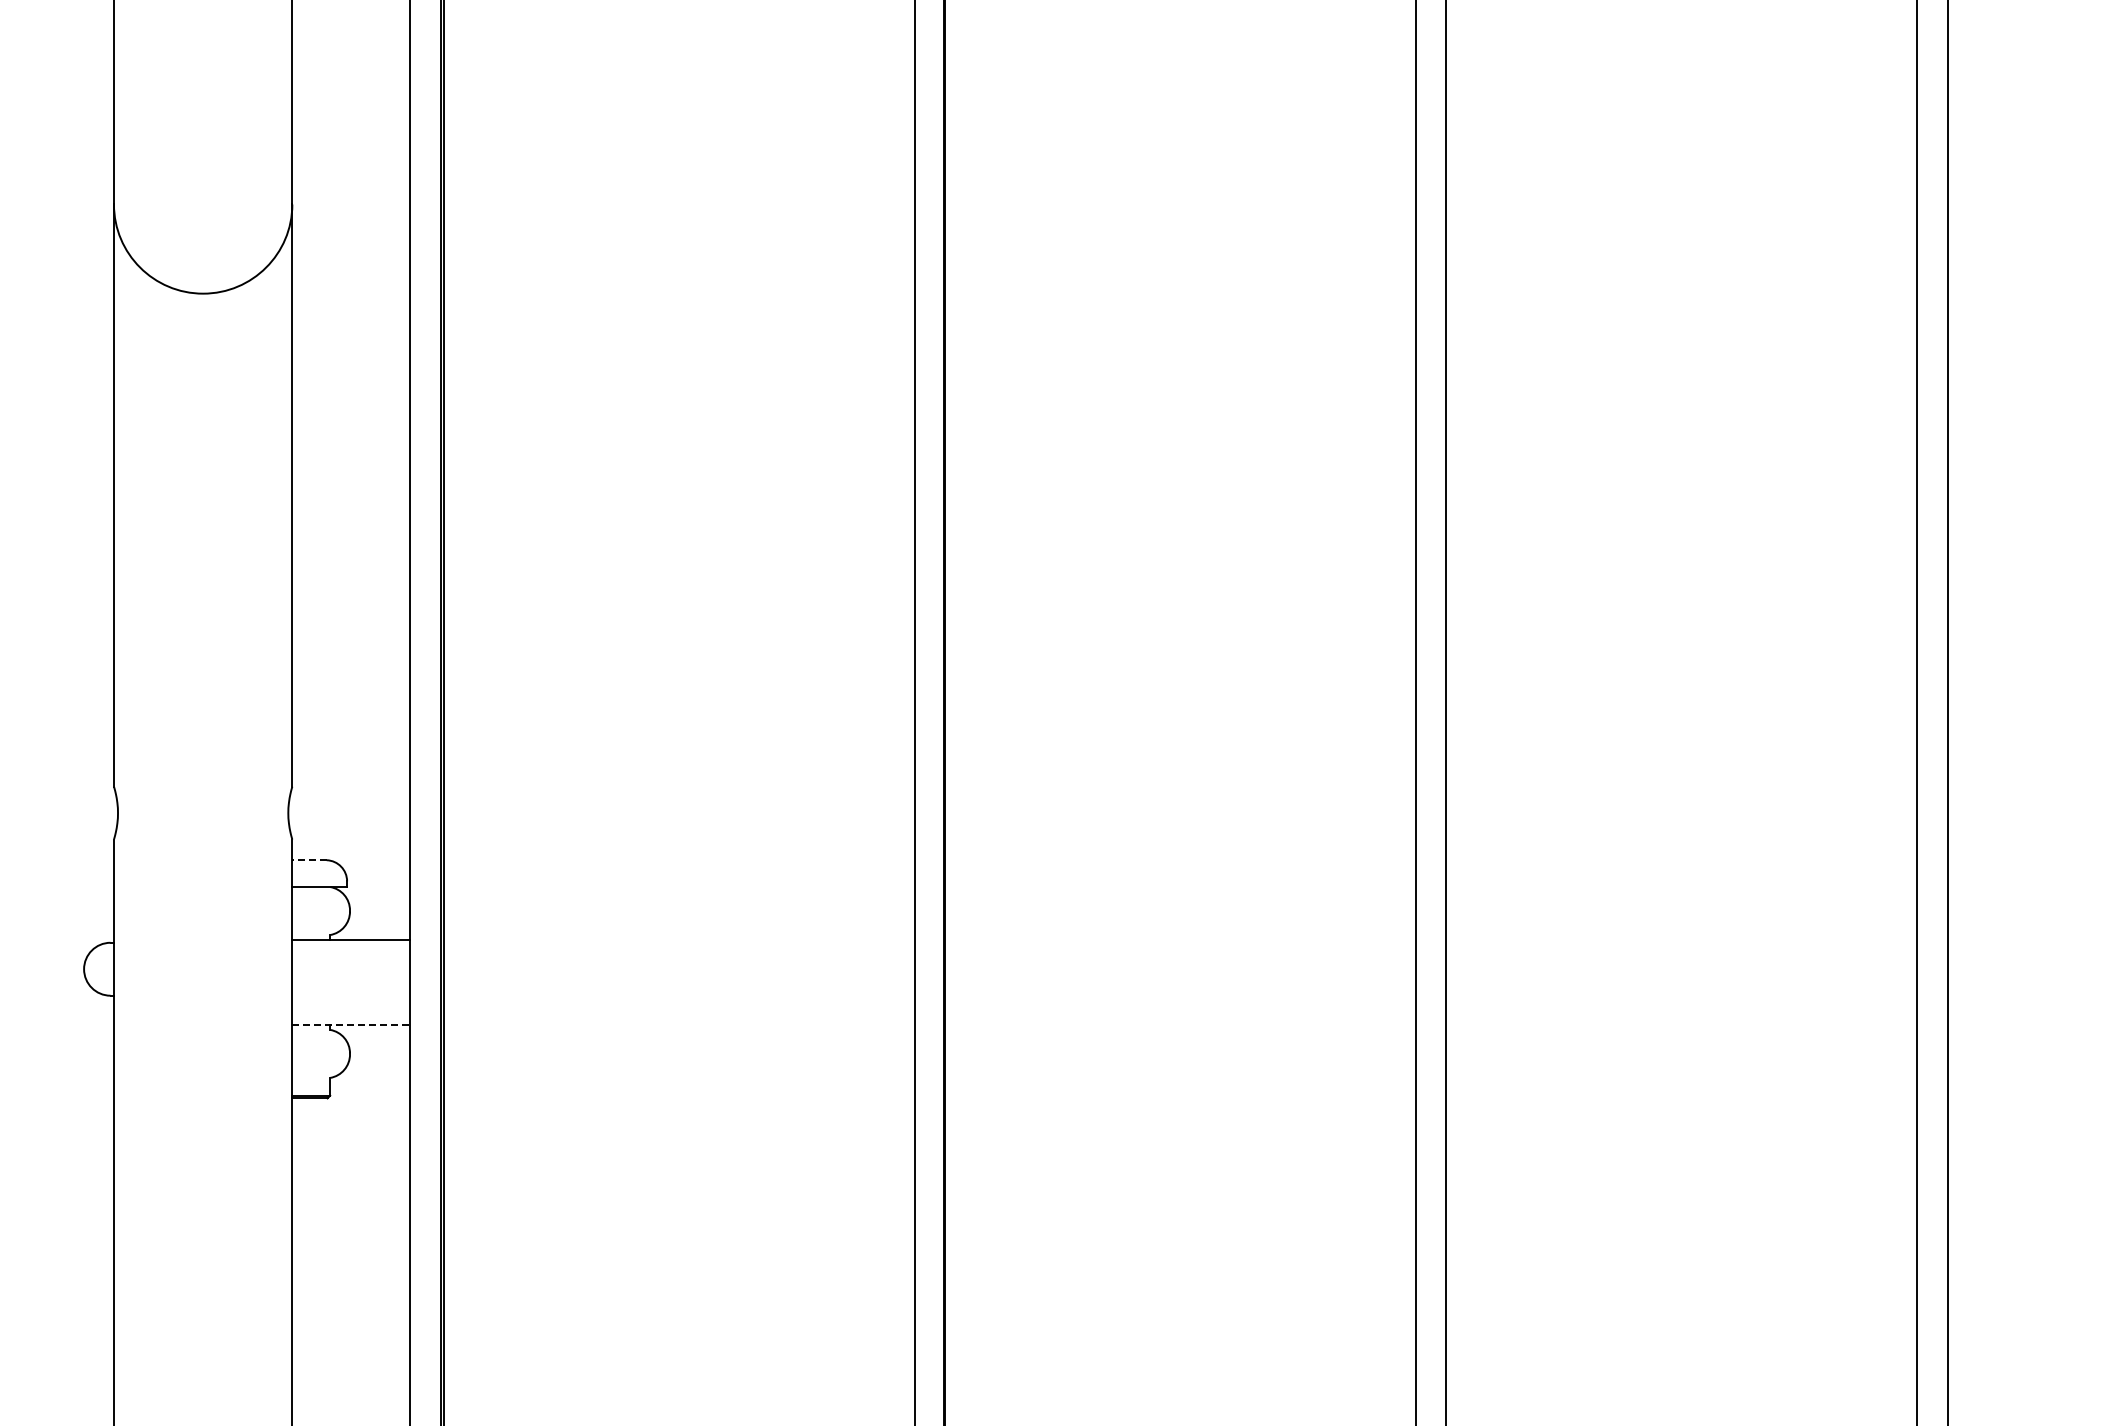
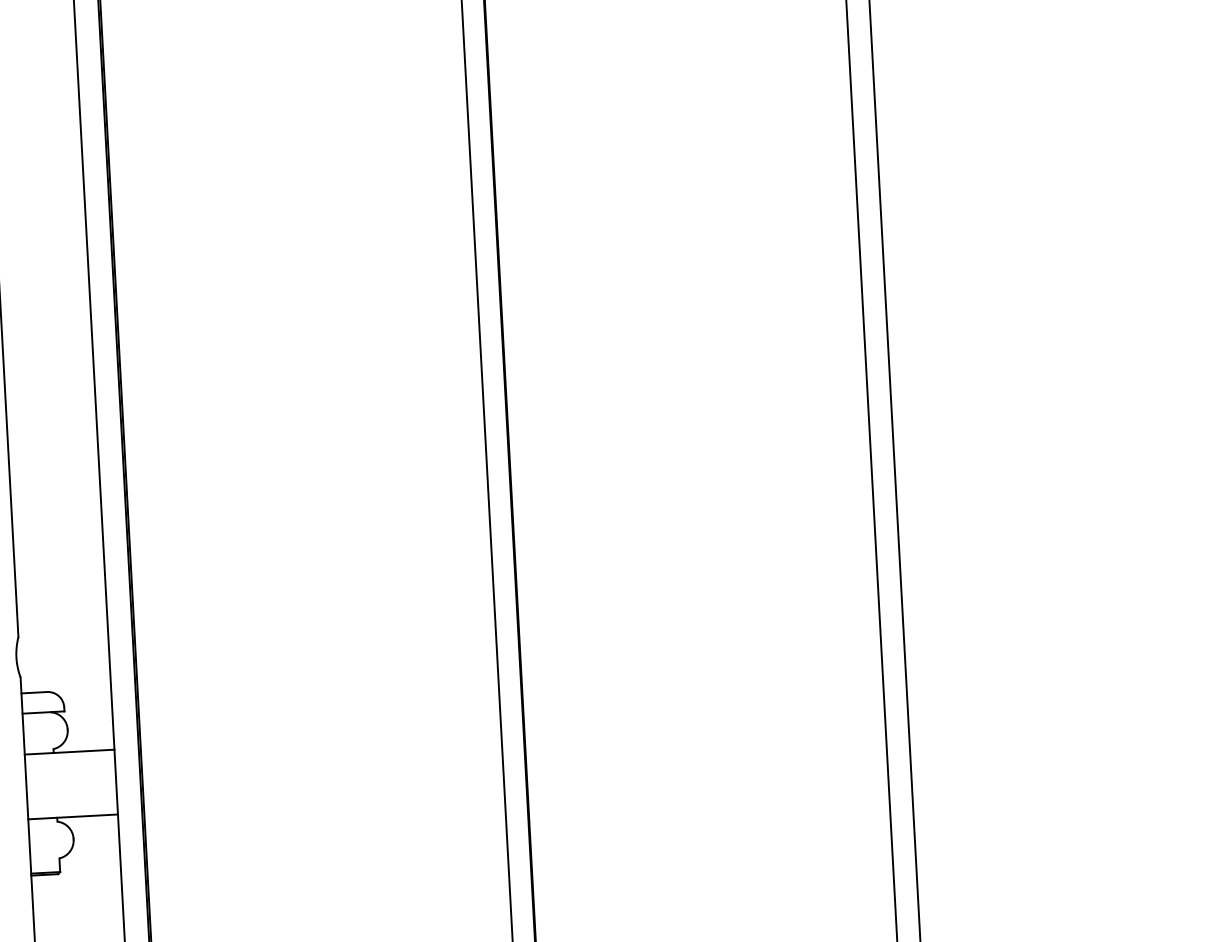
line: (309, 860) -> (34, 692), dashed -> solid
line: (350, 1024) -> (72, 816), dashed -> solid

